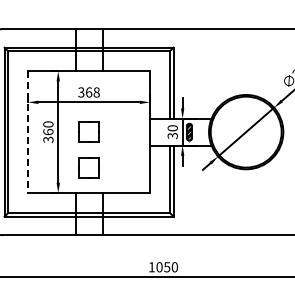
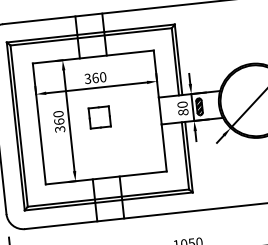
text: (96, 92) -> (102, 77), 368 -> 360
line: (28, 132) -> (39, 124), dashed -> solid
text: (172, 135) -> (183, 111), 30 -> 80
part: (88, 167) -> (102, 152), removed

